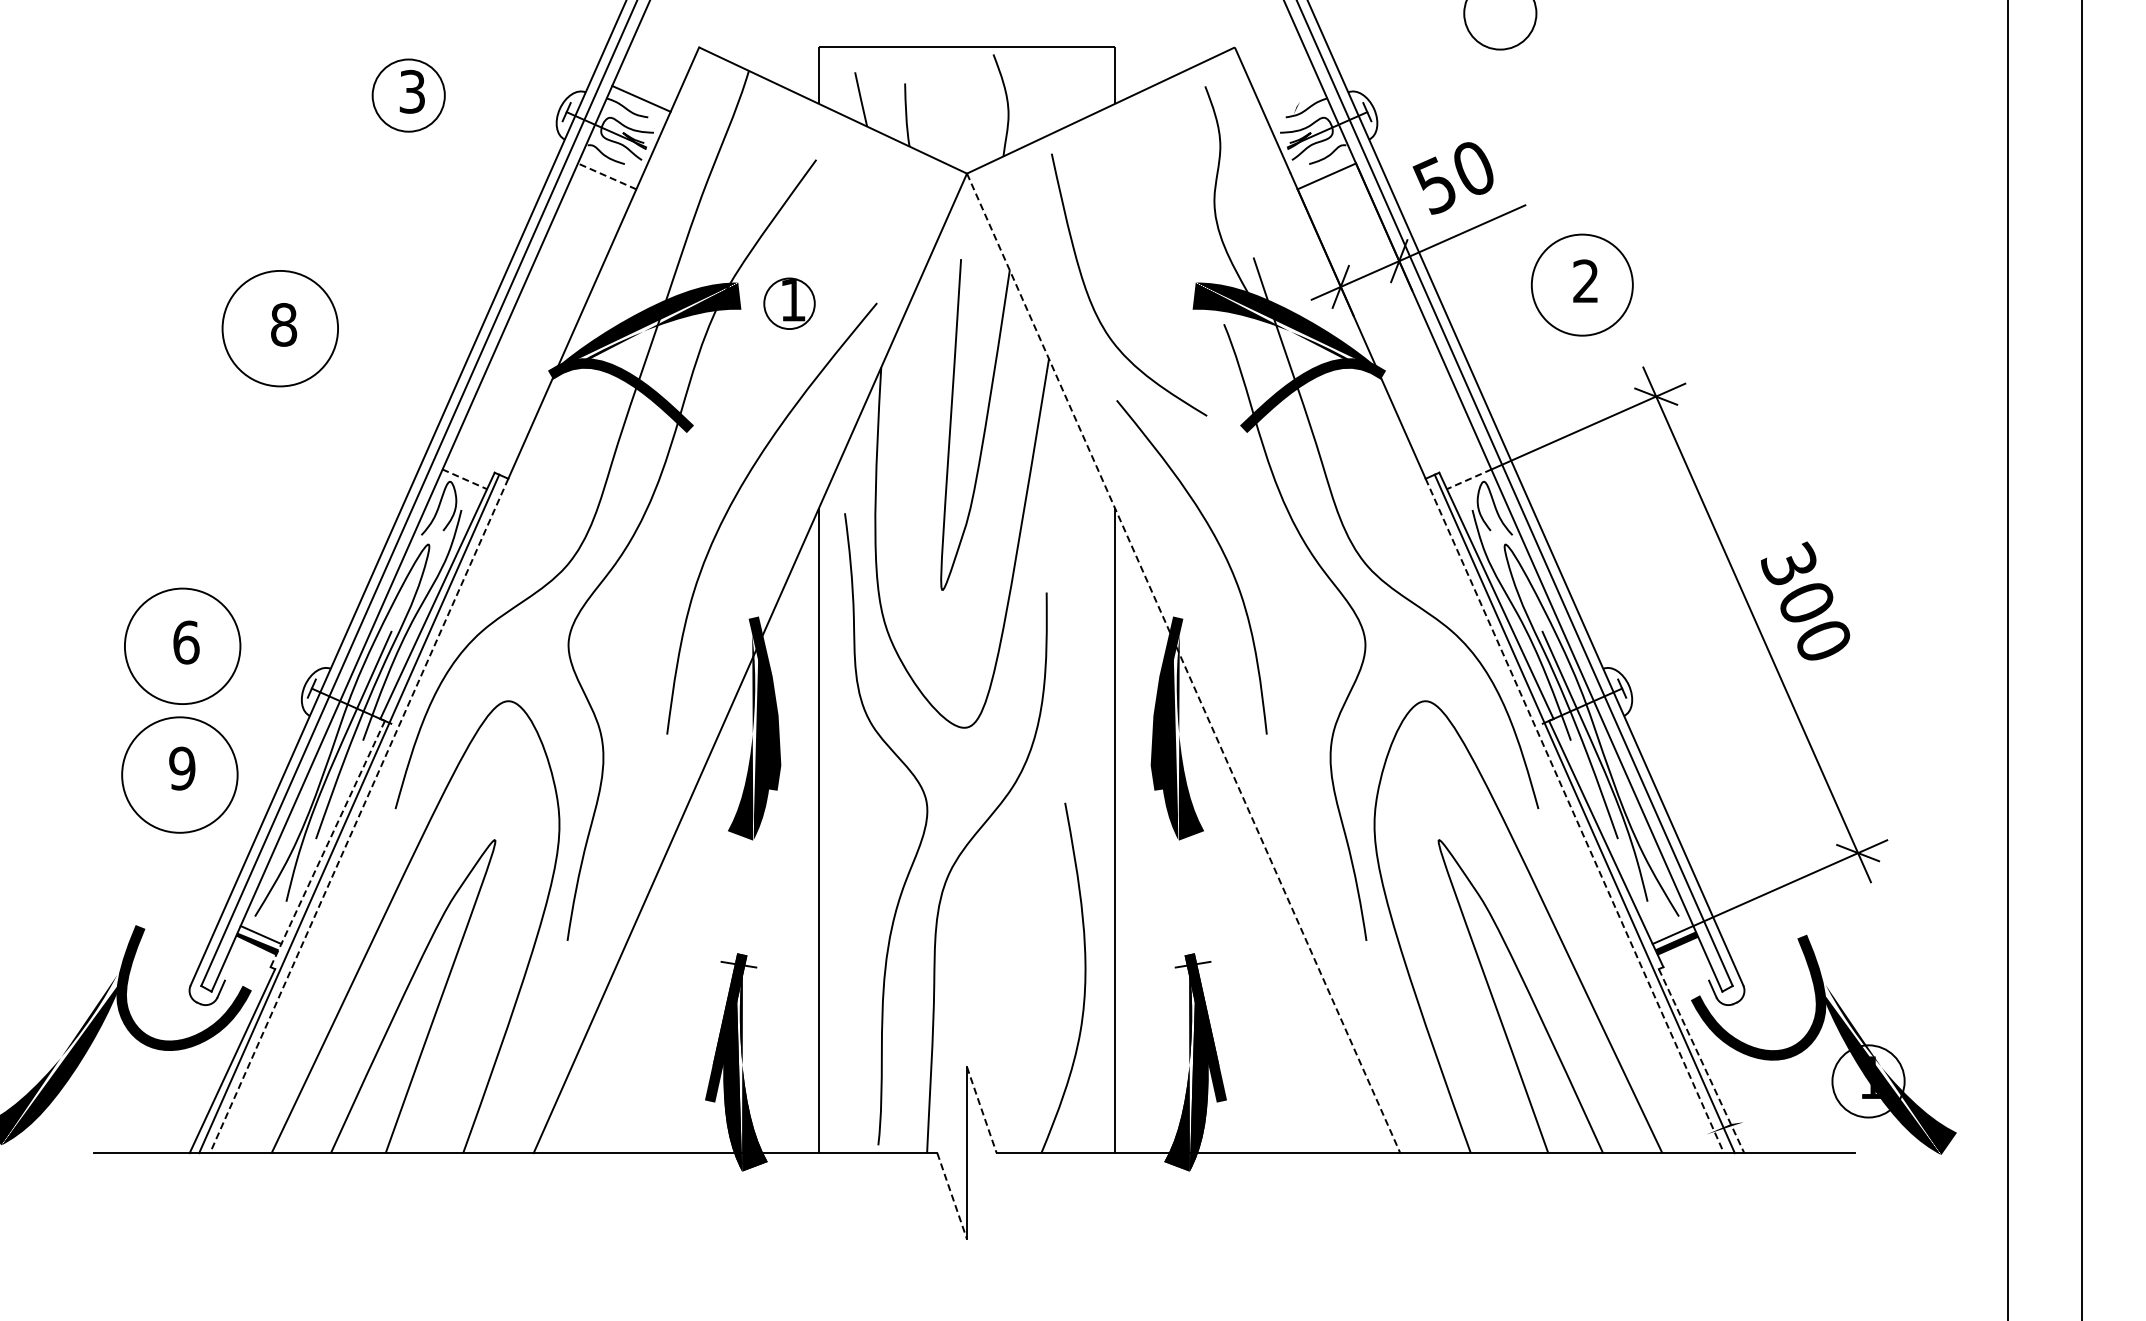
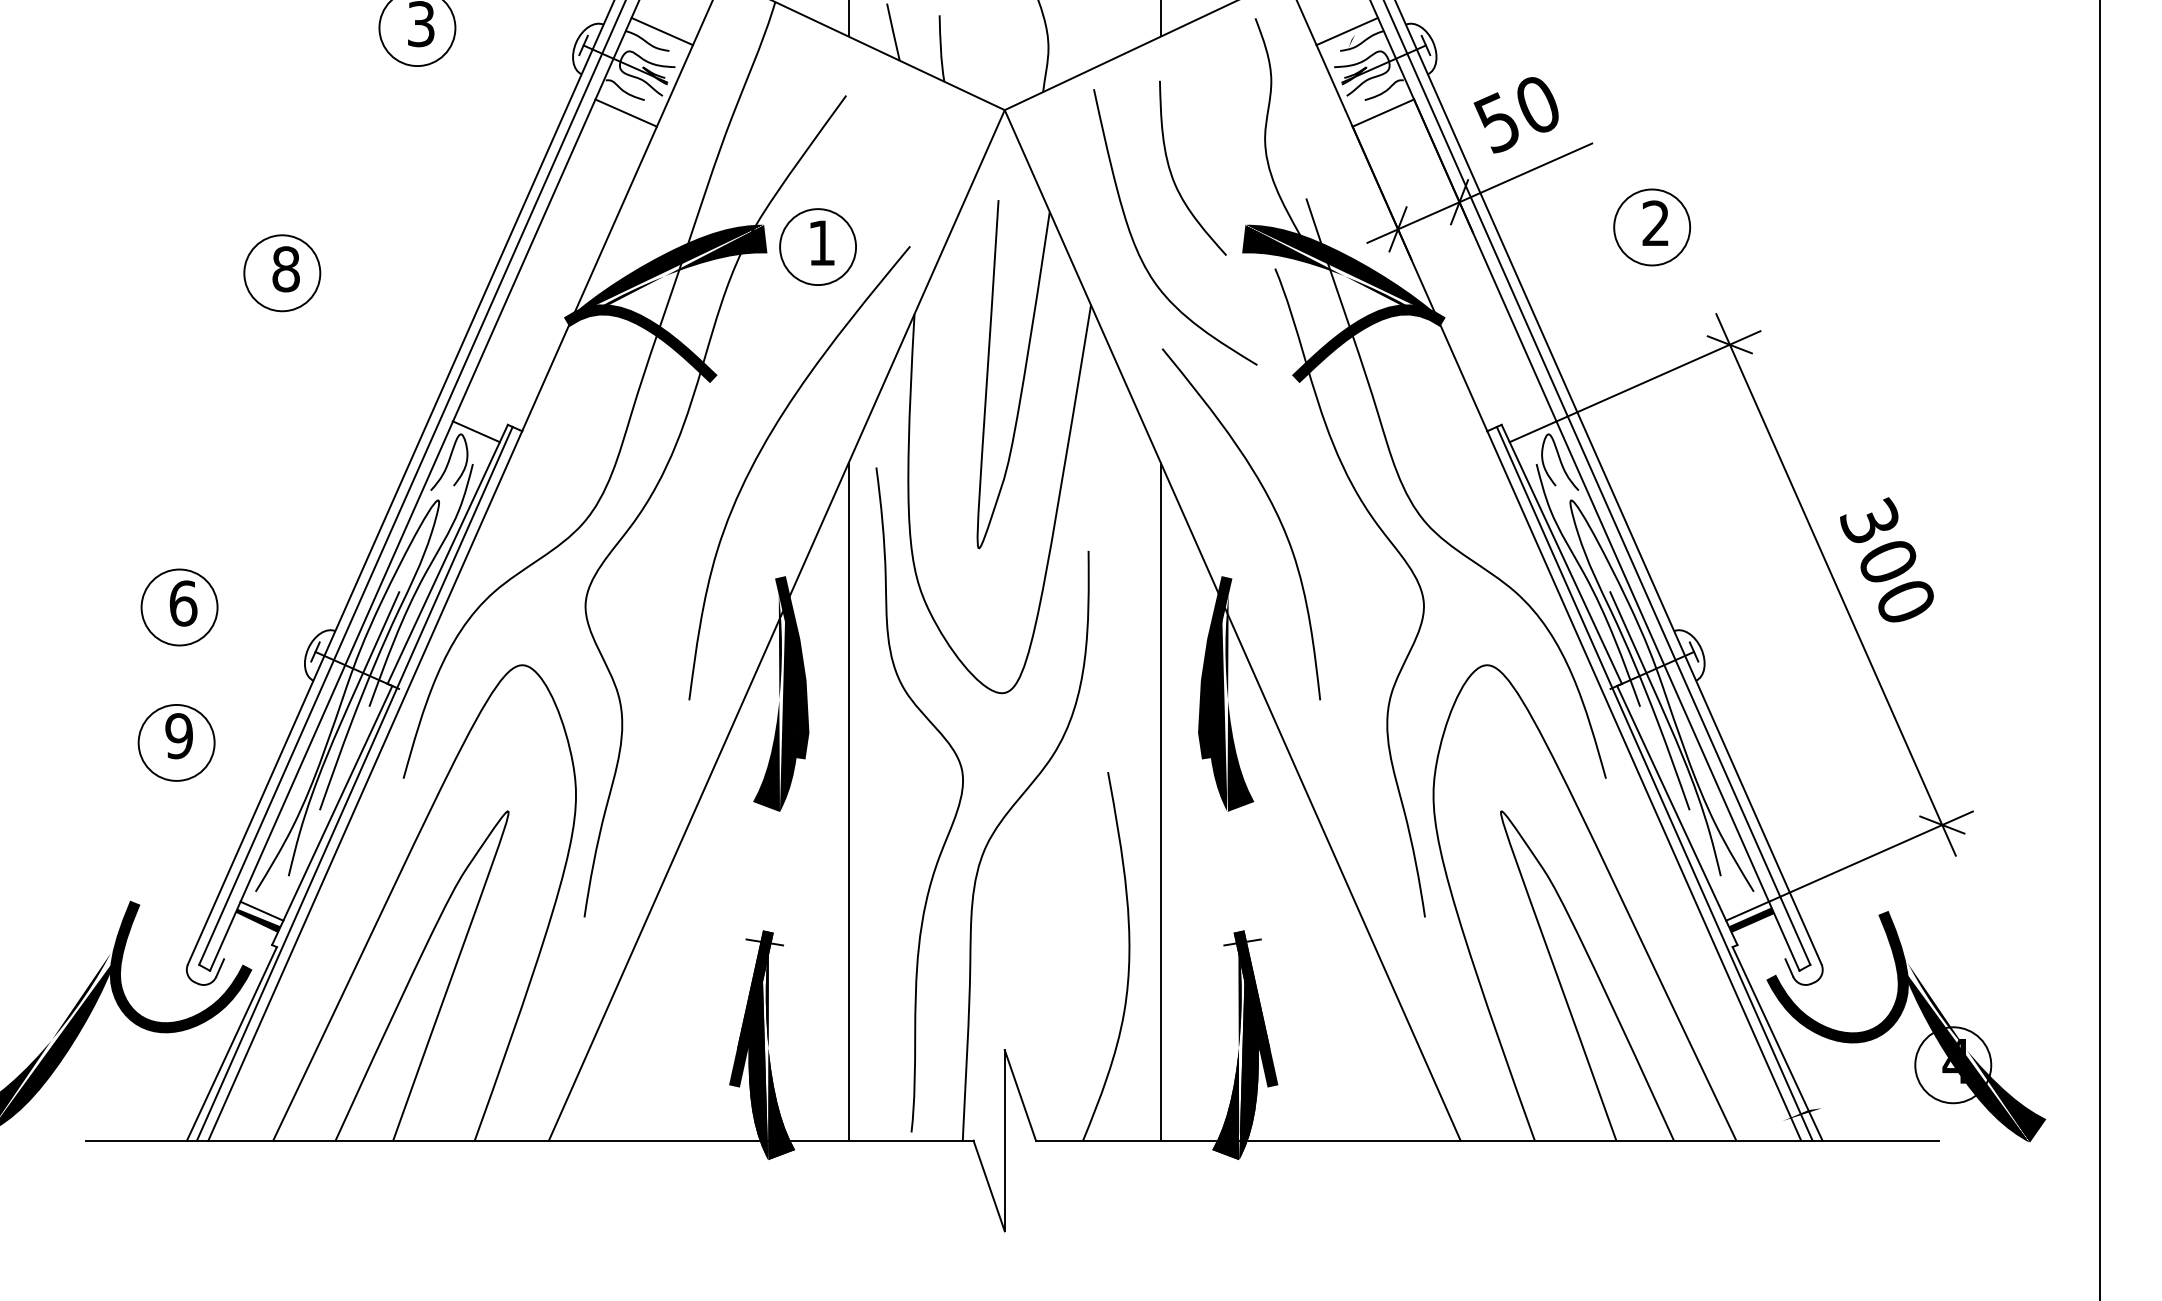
line: (1292, 98) -> (1347, 31), added
line: (607, 176) -> (626, 113), dashed -> solid
curve: (1126, 234) -> (1172, 174), added
circle: (1582, 285) -> (1652, 227), size x0.71
circle: (789, 303) -> (818, 246), size x1.43
circle: (280, 328) -> (282, 273), size x0.62
line: (465, 479) -> (477, 431), dashed -> solid
line: (1468, 479) -> (1532, 431), dashed -> solid
circle: (182, 646) -> (179, 607), size x0.62
line: (1183, 663) -> (1232, 625), dashed -> solid
circle: (179, 774) -> (176, 742), size x0.62
line: (359, 815) -> (365, 785), dashed -> solid
line: (1574, 815) -> (1643, 785), dashed -> solid
line: (327, 844) -> (331, 815), dashed -> solid
line: (1701, 1061) -> (1777, 1044), dashed -> solid
text: (1869, 1077) -> (1954, 1061), 1 -> 4
line: (981, 1110) -> (1020, 1095), dashed -> solid
line: (952, 1196) -> (989, 1186), dashed -> solid

